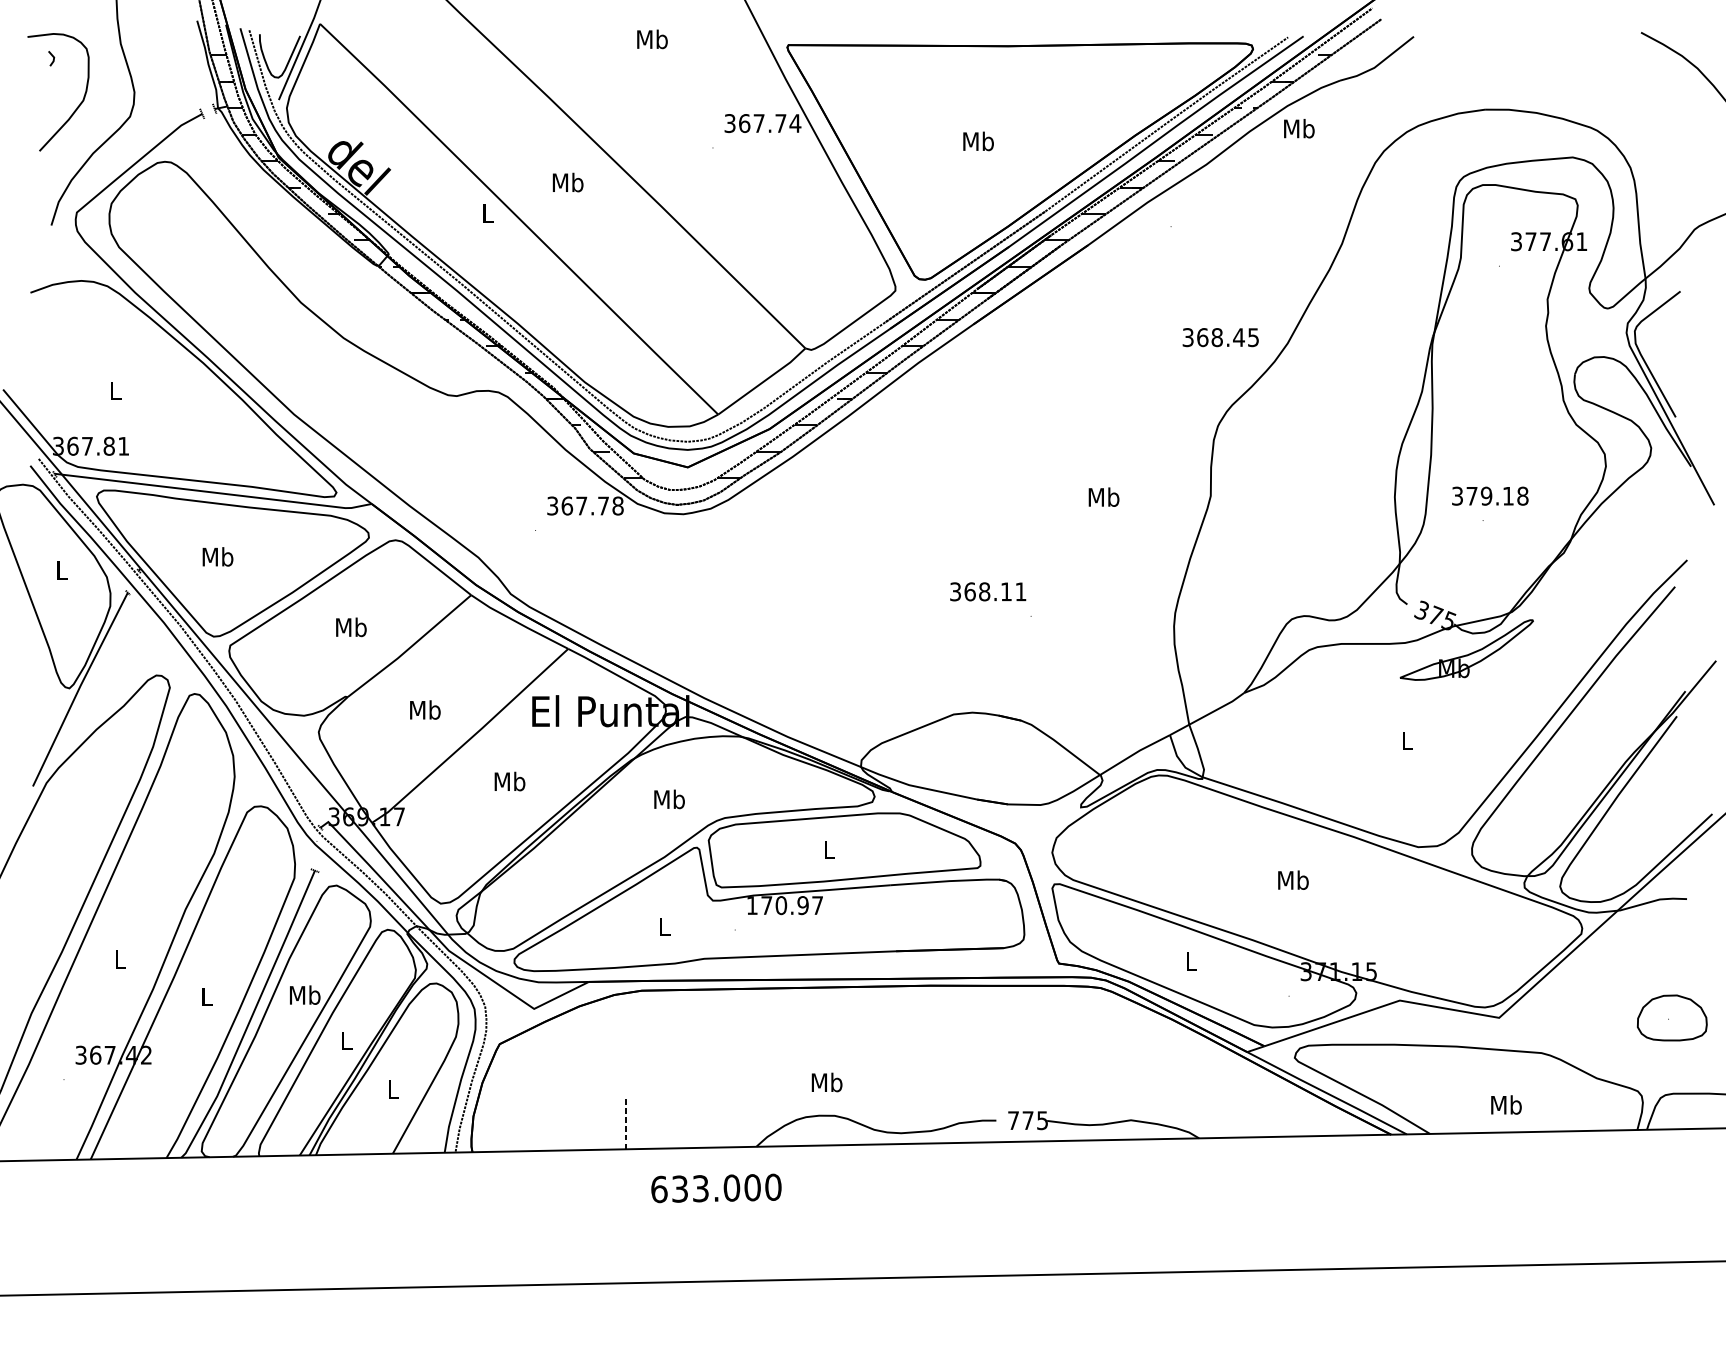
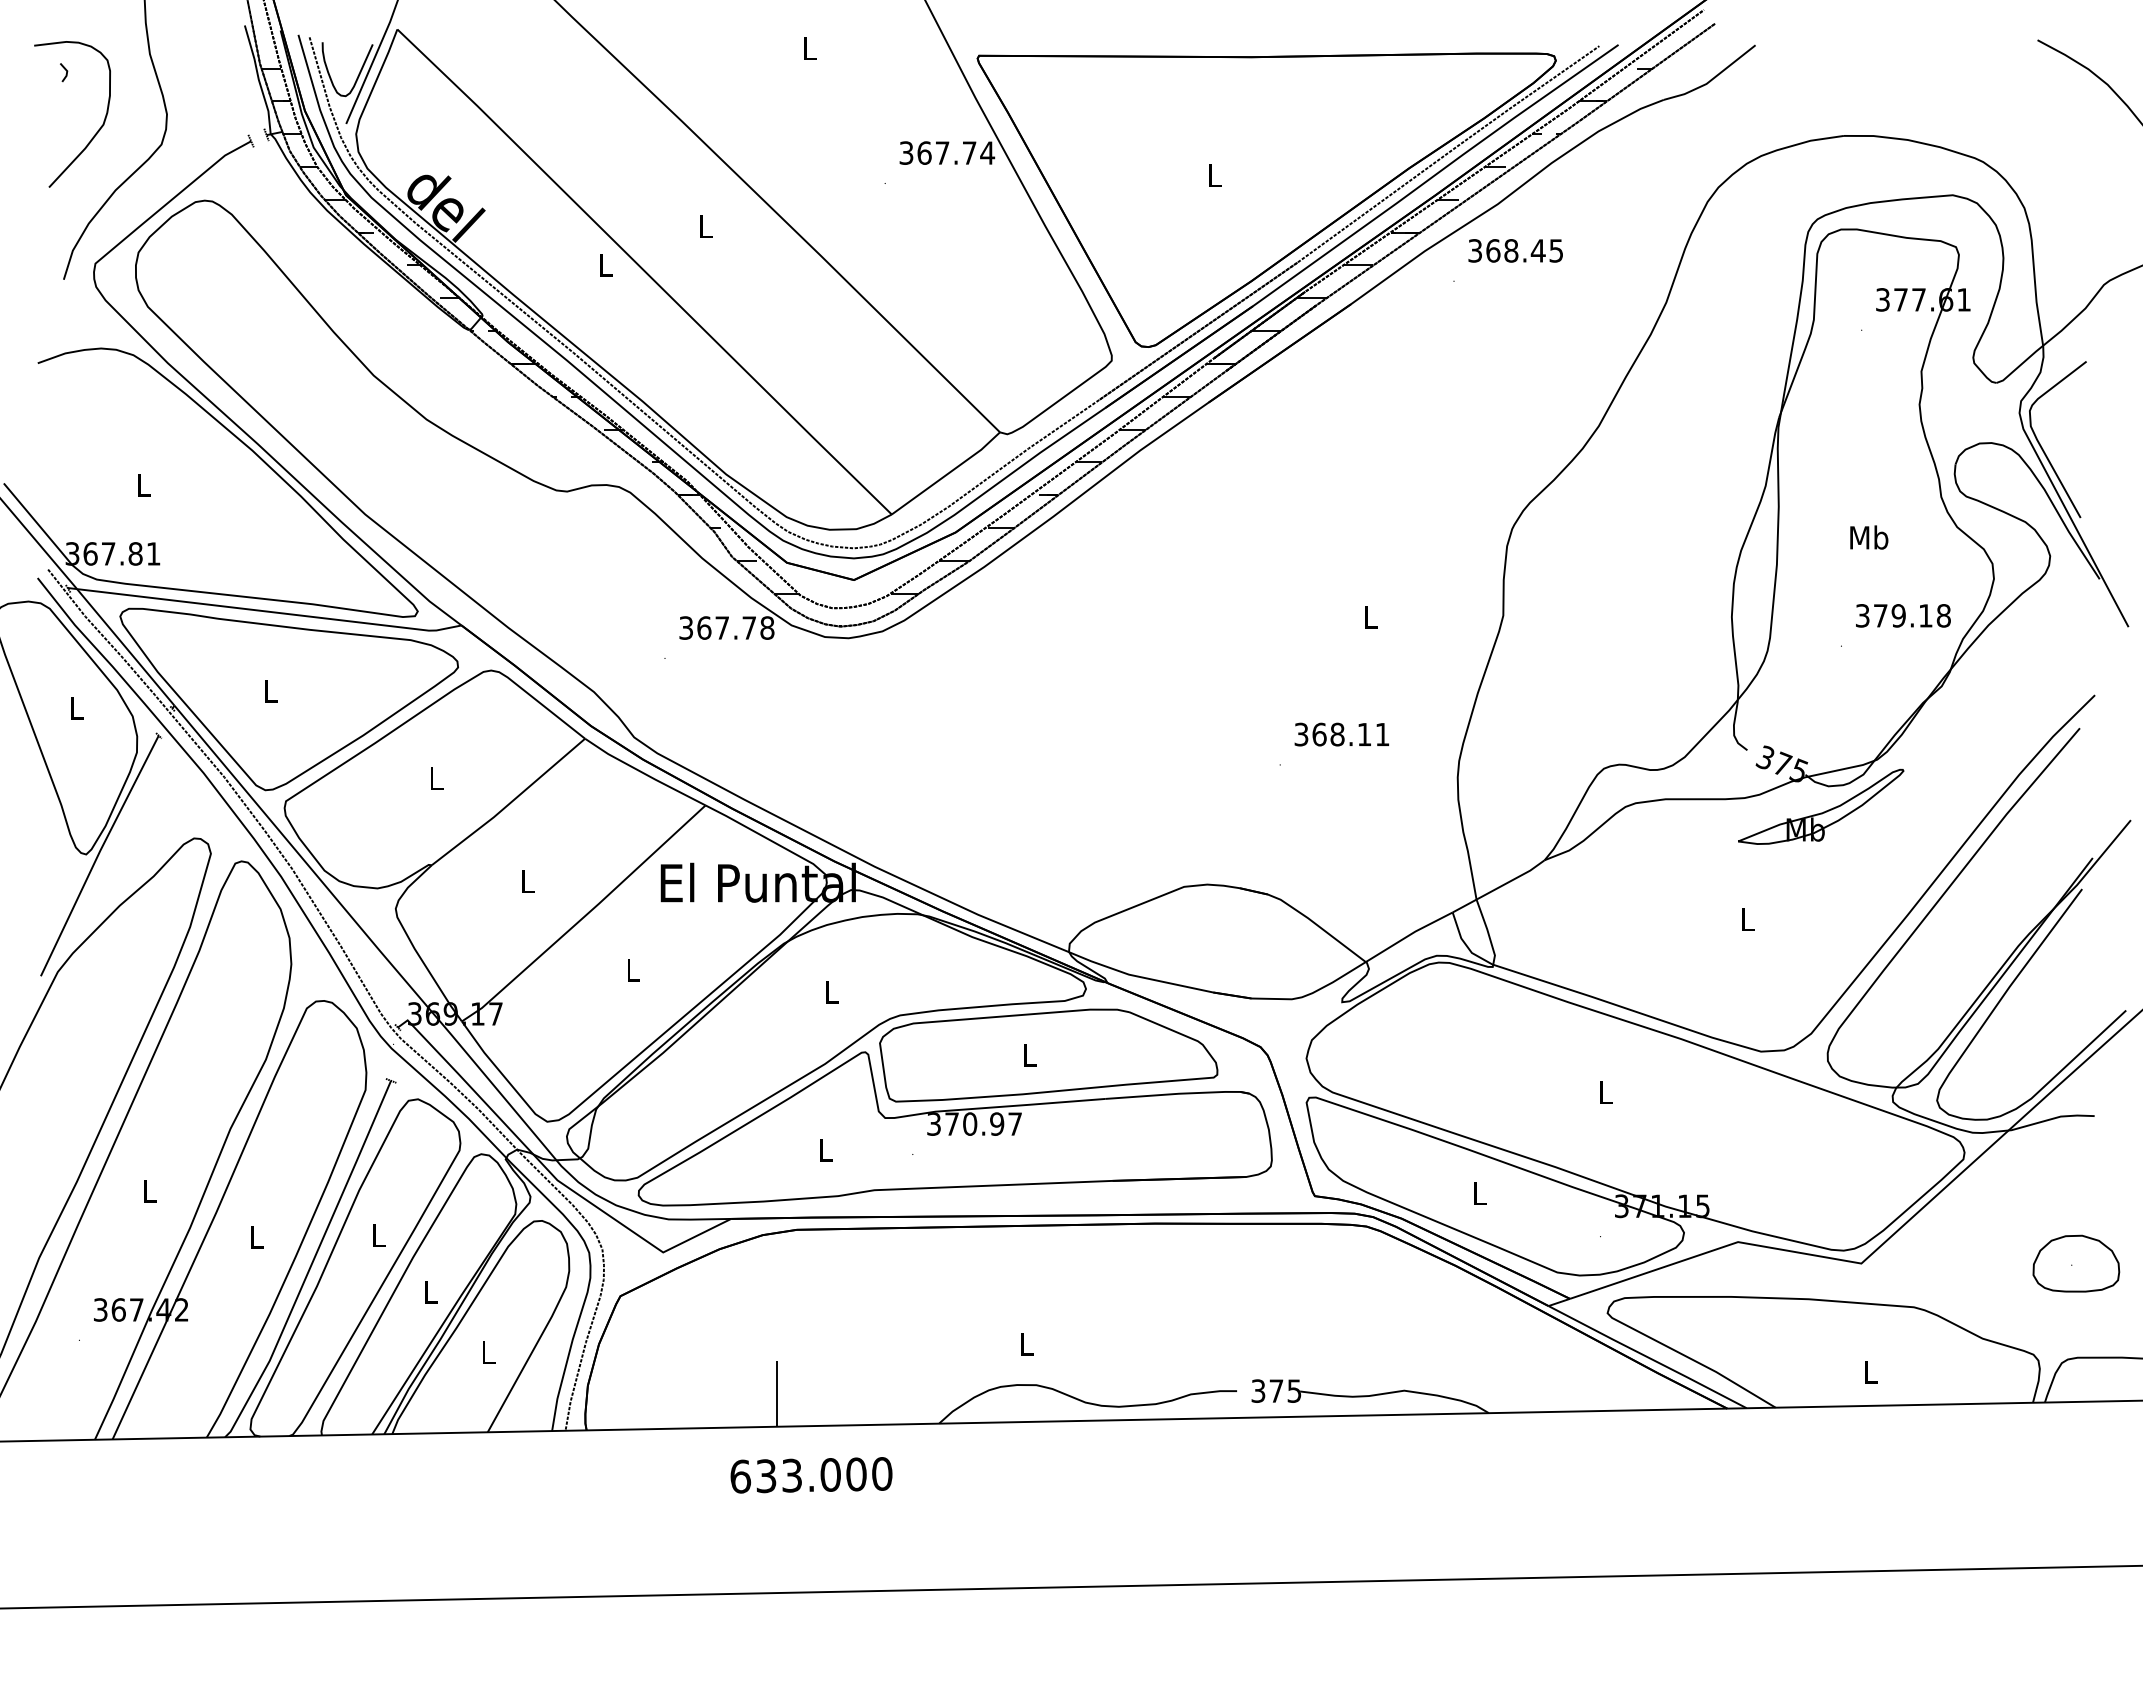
text: (652, 39) -> (810, 48), Mb -> L
text: (1299, 128) -> (1869, 537), moved
text: (978, 141) -> (1215, 175), Mb -> L
text: (568, 182) -> (705, 226), Mb -> L
text: (1220, 337) -> (1515, 250), moved
text: (1490, 495) -> (1903, 615), moved
text: (1103, 497) -> (1370, 617), Mb -> L
text: (217, 557) -> (270, 691), Mb -> L
text: (987, 591) -> (1341, 734), moved
text: (351, 627) -> (436, 778), Mb -> L
text: (425, 710) -> (528, 881), Mb -> L
text: (510, 781) -> (633, 970), Mb -> L
text: (669, 799) -> (831, 992), Mb -> L
text: (1293, 880) -> (1605, 1092), Mb -> L
text: (751, 905) -> (933, 1124), 170.97 -> 370.97
text: (304, 995) -> (378, 1235), Mb -> L
text: (826, 1082) -> (1026, 1343), Mb -> L
text: (1506, 1104) -> (1870, 1371), Mb -> L
text: (1013, 1120) -> (1258, 1390), 775 -> 375
line: (625, 1122) -> (776, 1393), dashed -> solid
text: (716, 1188) -> (811, 1475), moved

